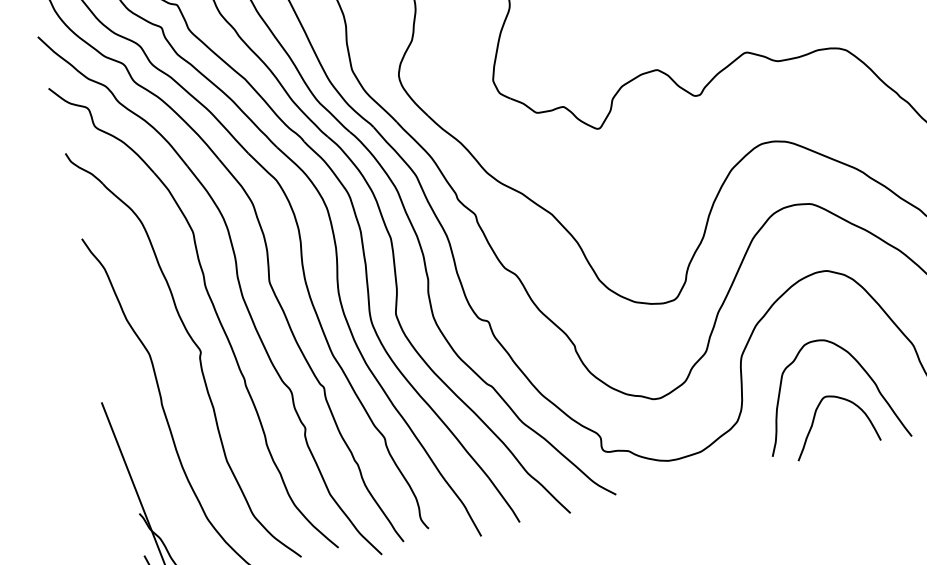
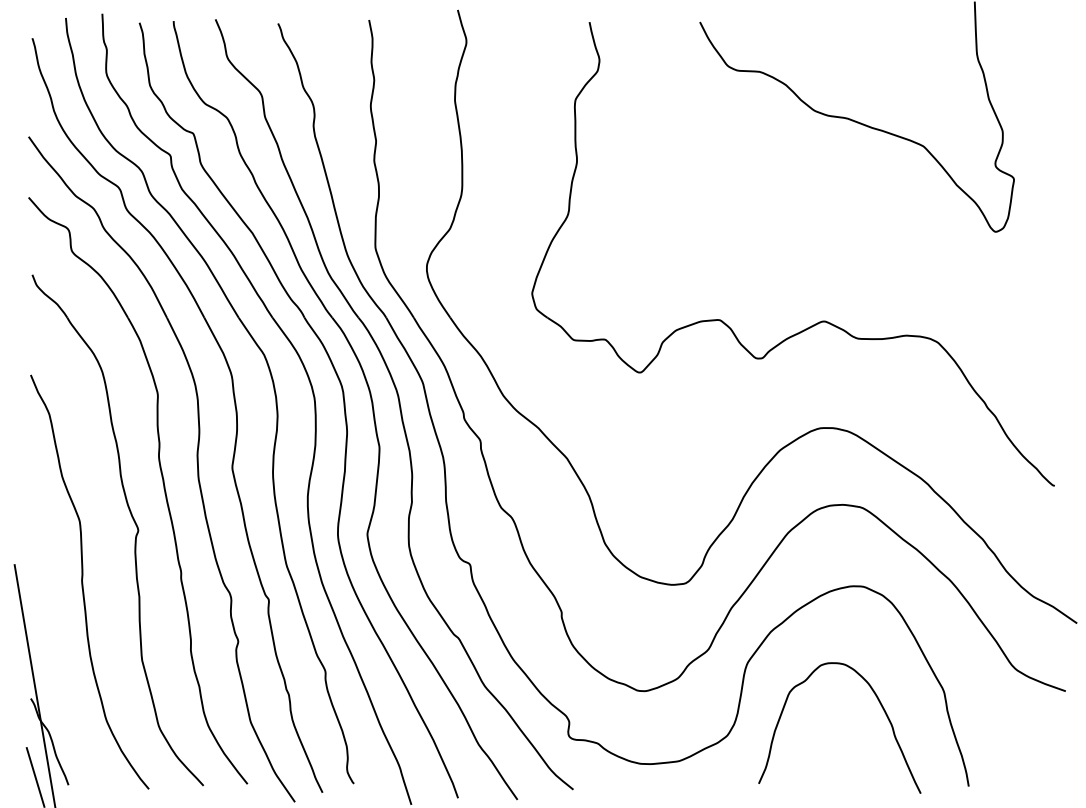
curve: (814, 418) -> (815, 750), removed

